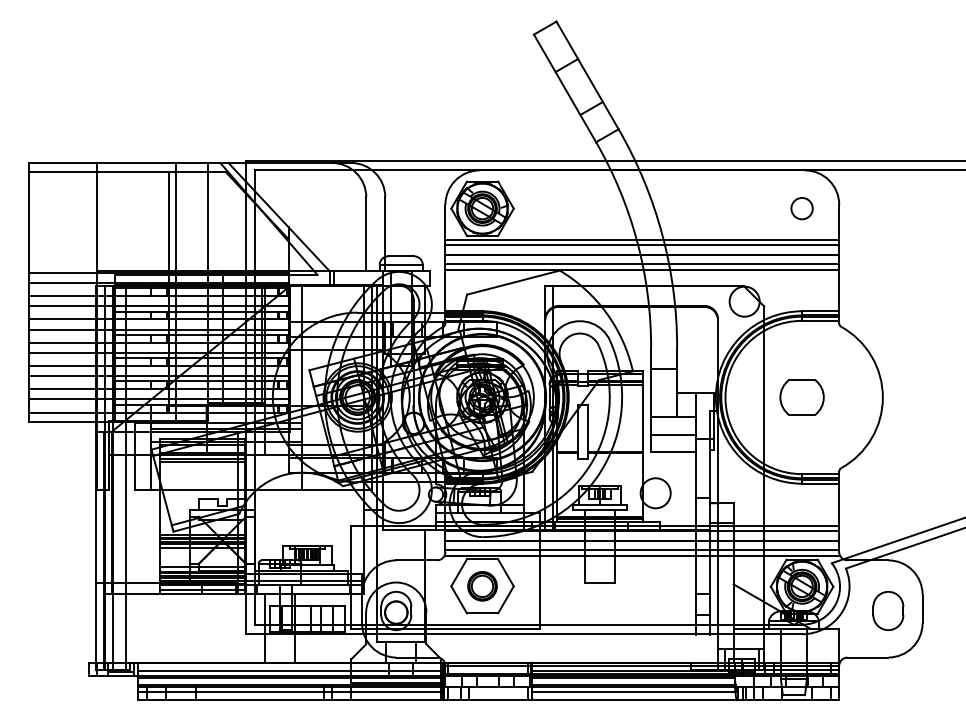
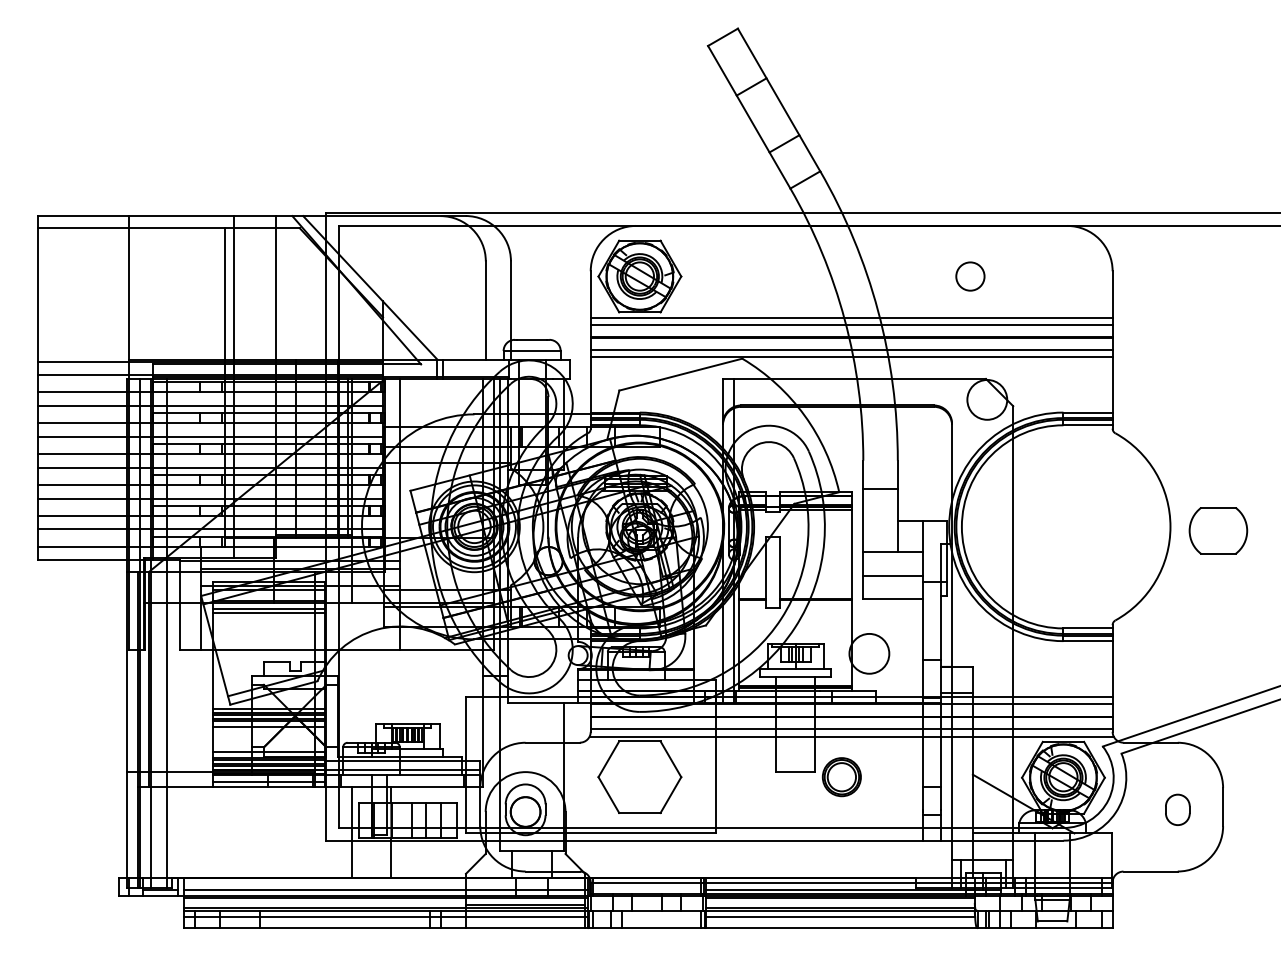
circle: (802, 208) -> (970, 276), moved
part: (802, 397) -> (1218, 530), moved
part: (482, 586) -> (841, 777), moved
part: (888, 610) -> (1177, 809), size x0.6

